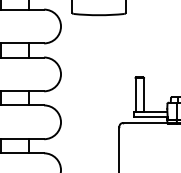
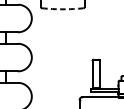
arc: (99, 15) -> (63, 9), solid -> dashed

